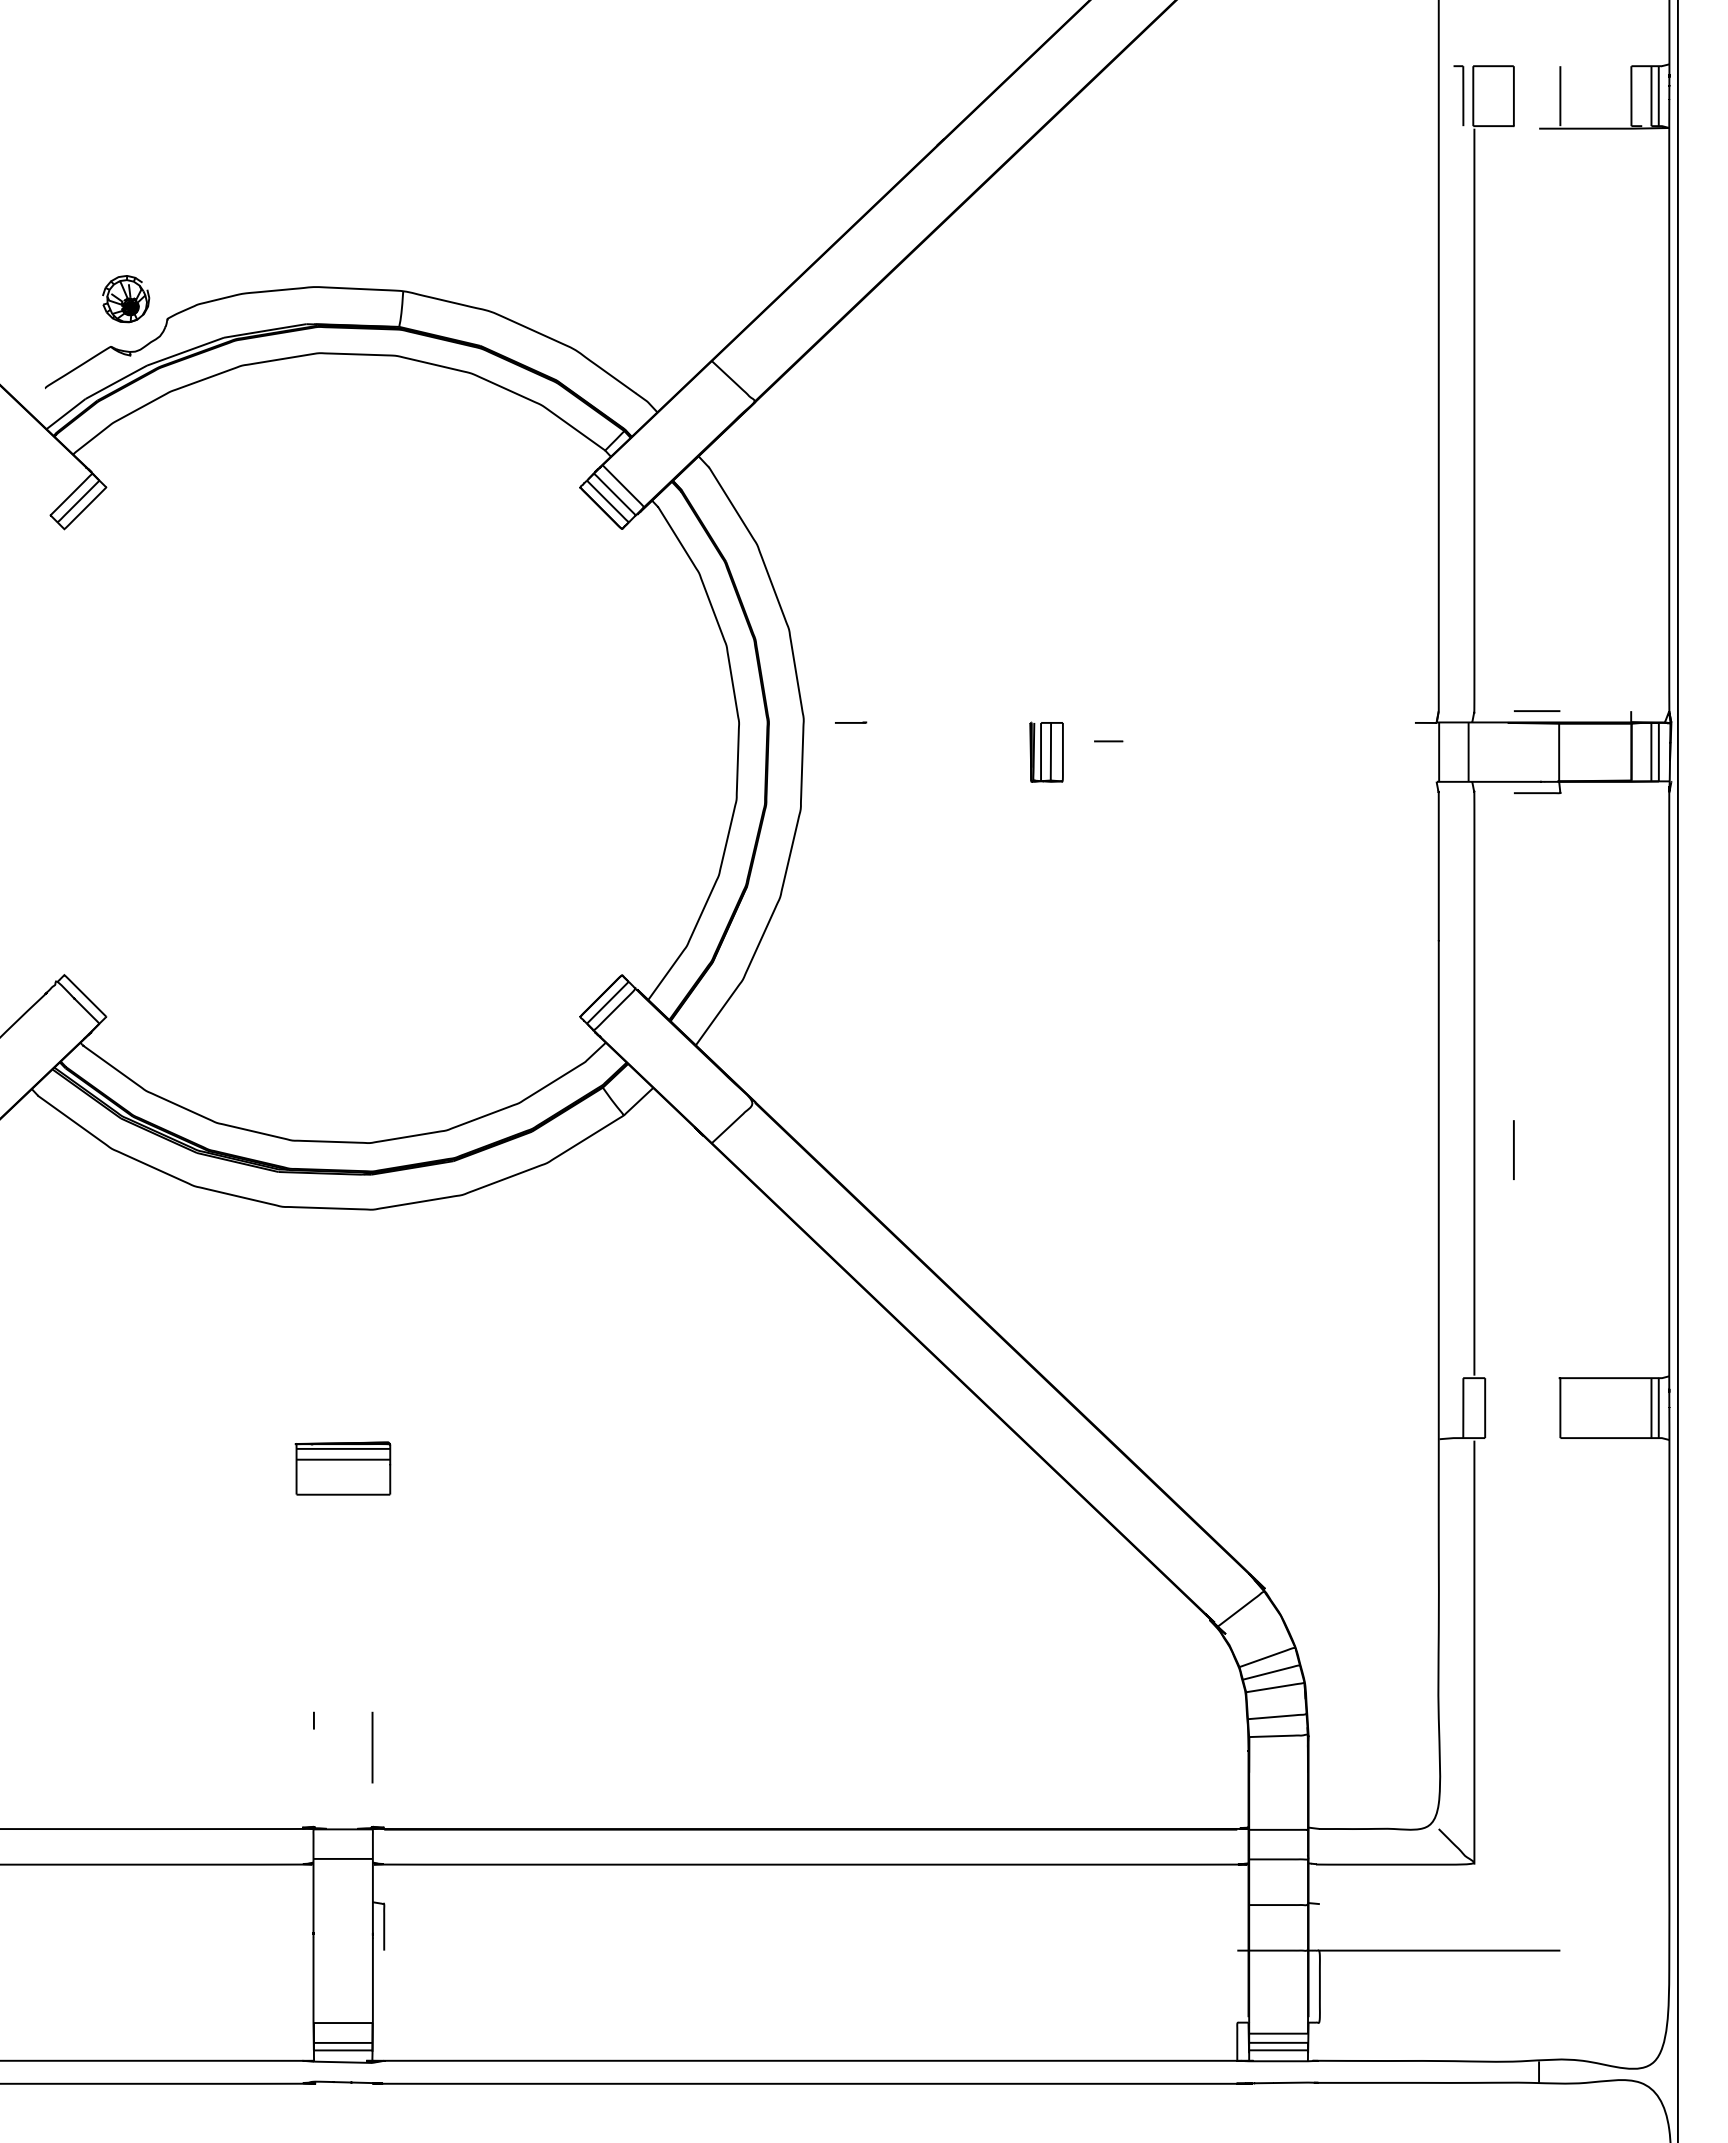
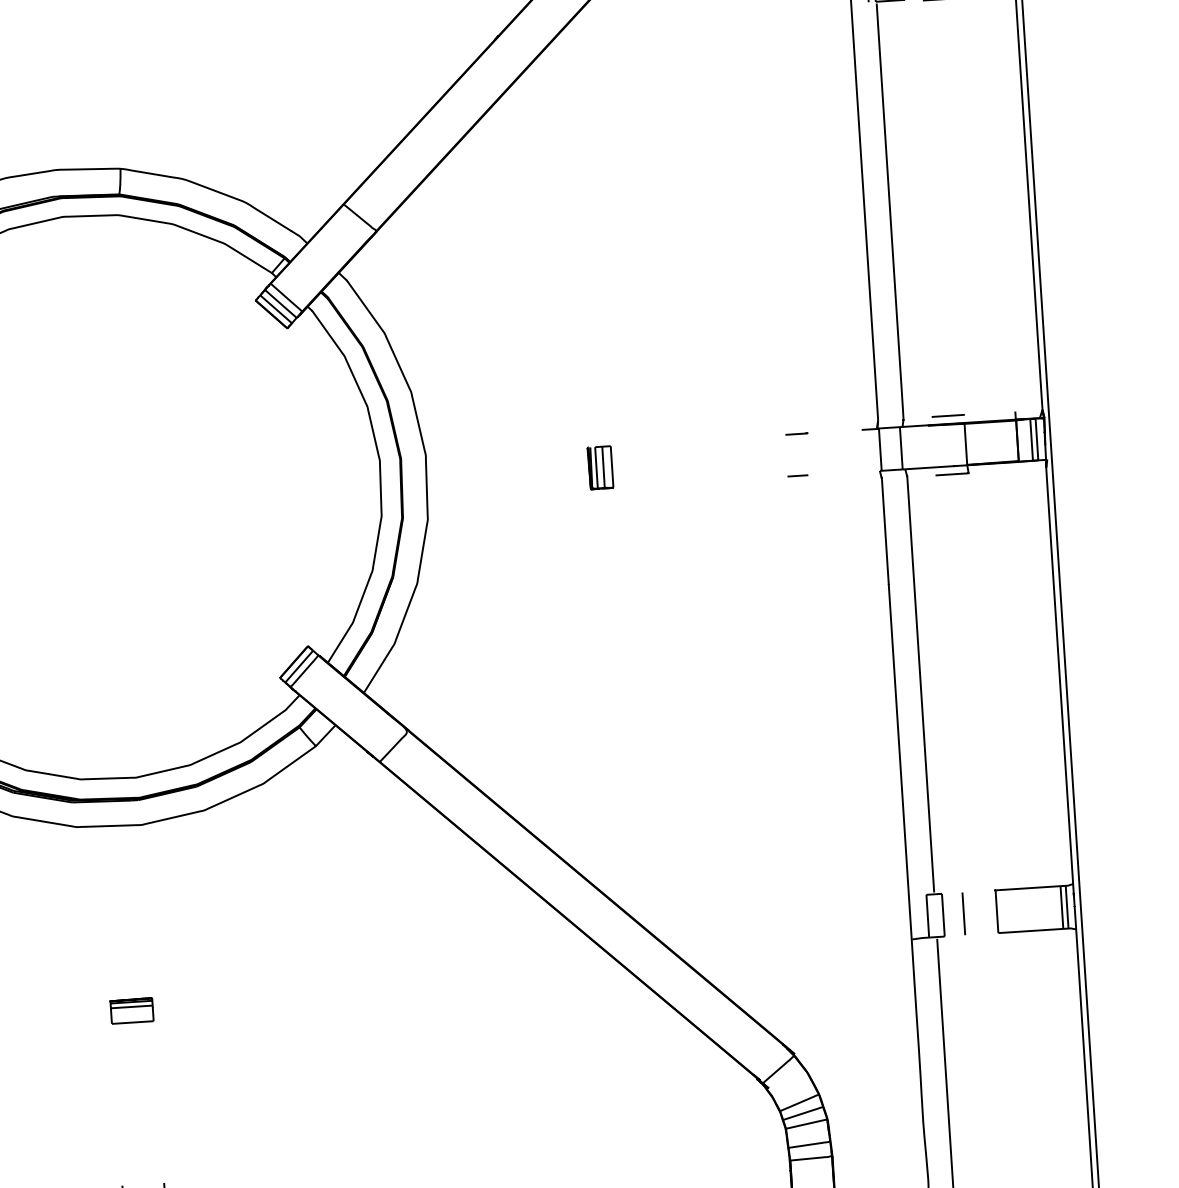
line: (851, 722) -> (797, 433), moved
line: (1108, 741) -> (797, 476), moved
line: (1513, 1149) -> (963, 913), moved
part: (342, 1468) -> (131, 1010), size x0.62

